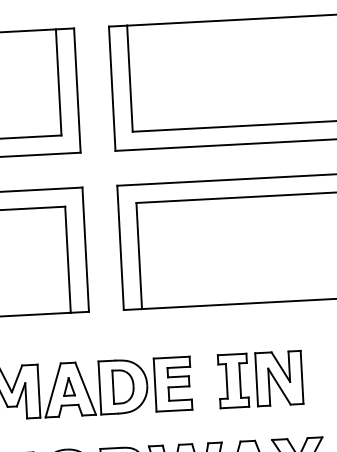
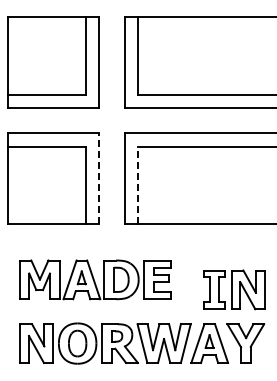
line: (86, 249) -> (99, 178), solid -> dashed
line: (138, 256) -> (137, 185), solid -> dashed
part: (260, 379) -> (234, 289), moved

